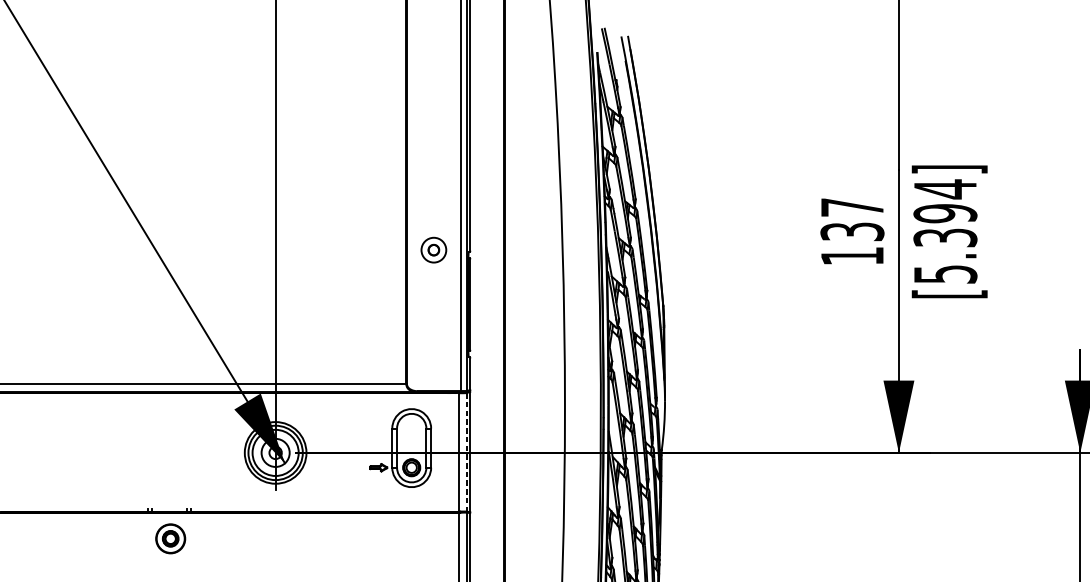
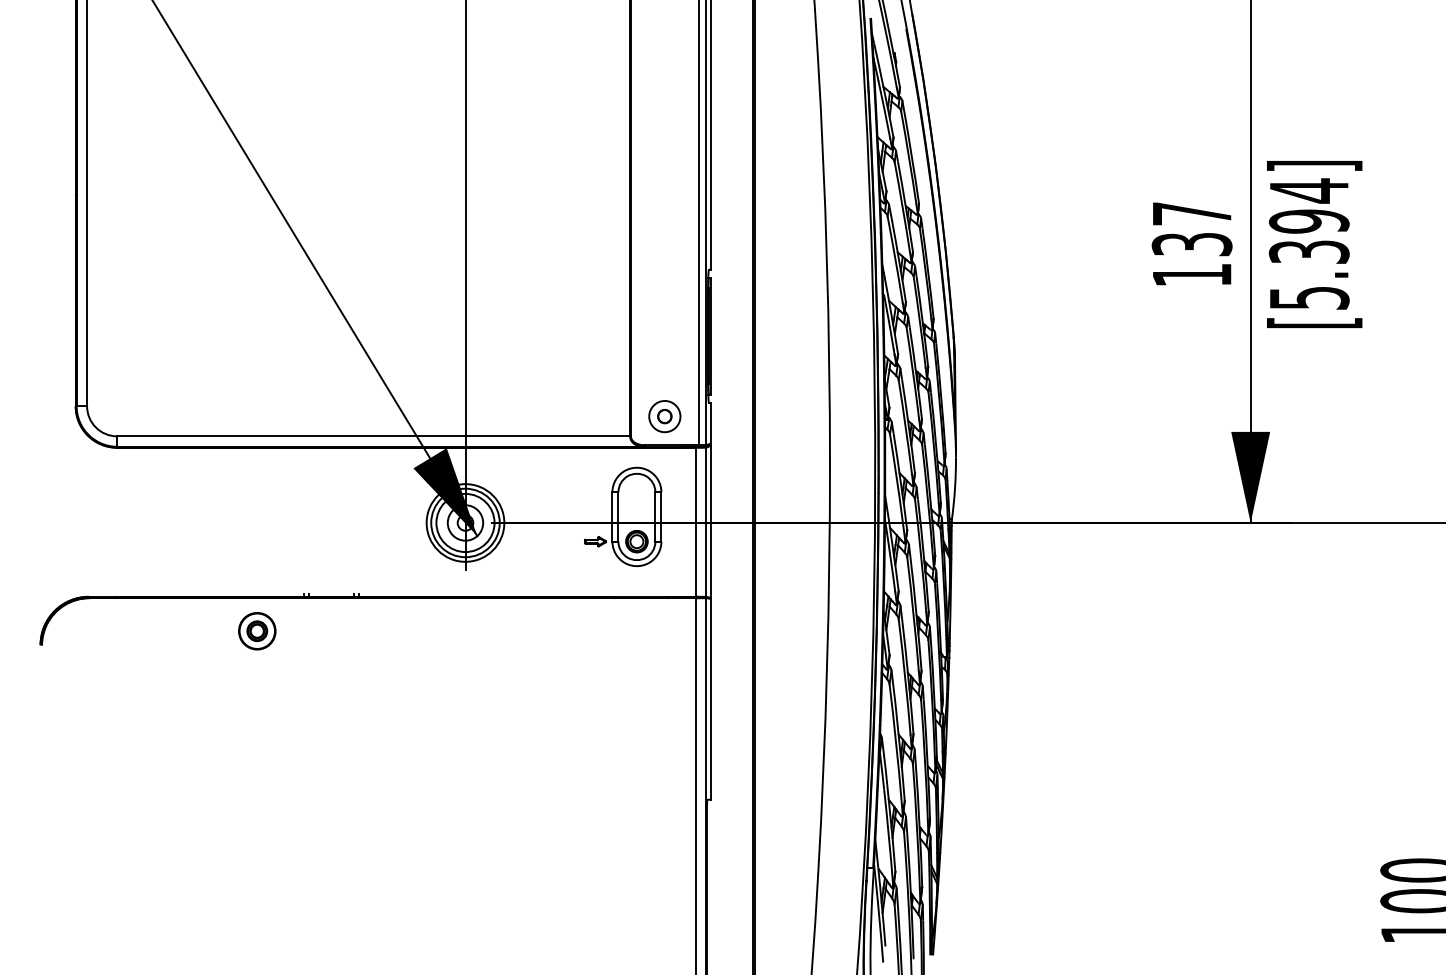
part: (433, 250) -> (664, 416), moved
line: (466, 452) -> (706, 522), dashed -> solid
part: (170, 539) -> (257, 631), moved

